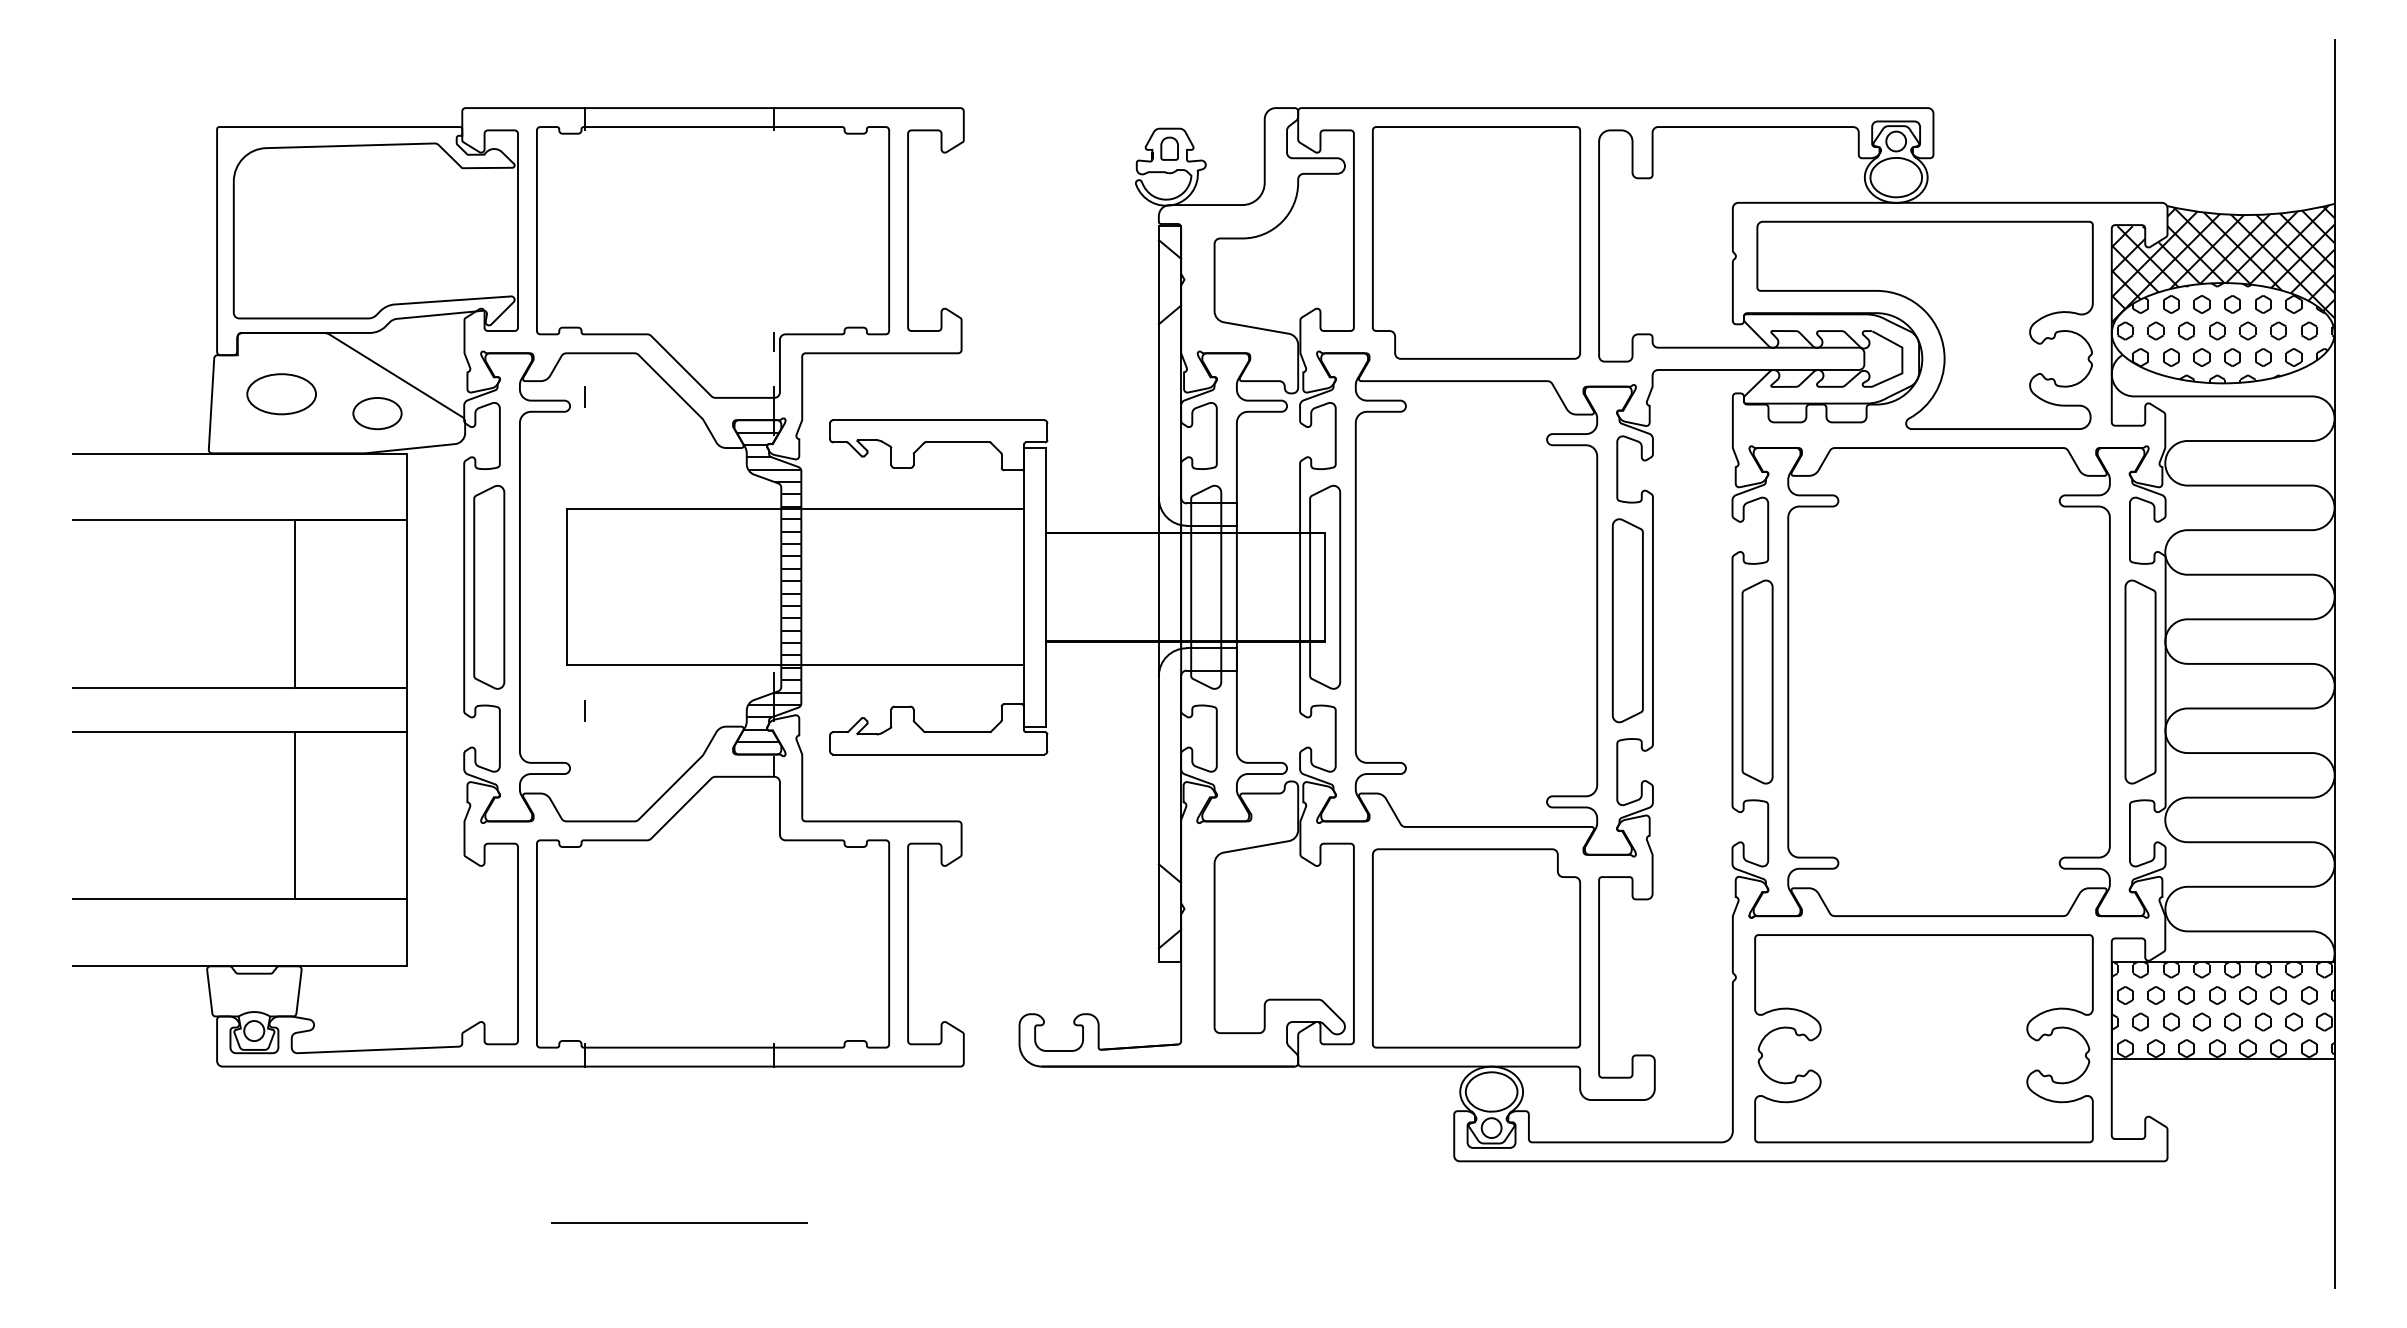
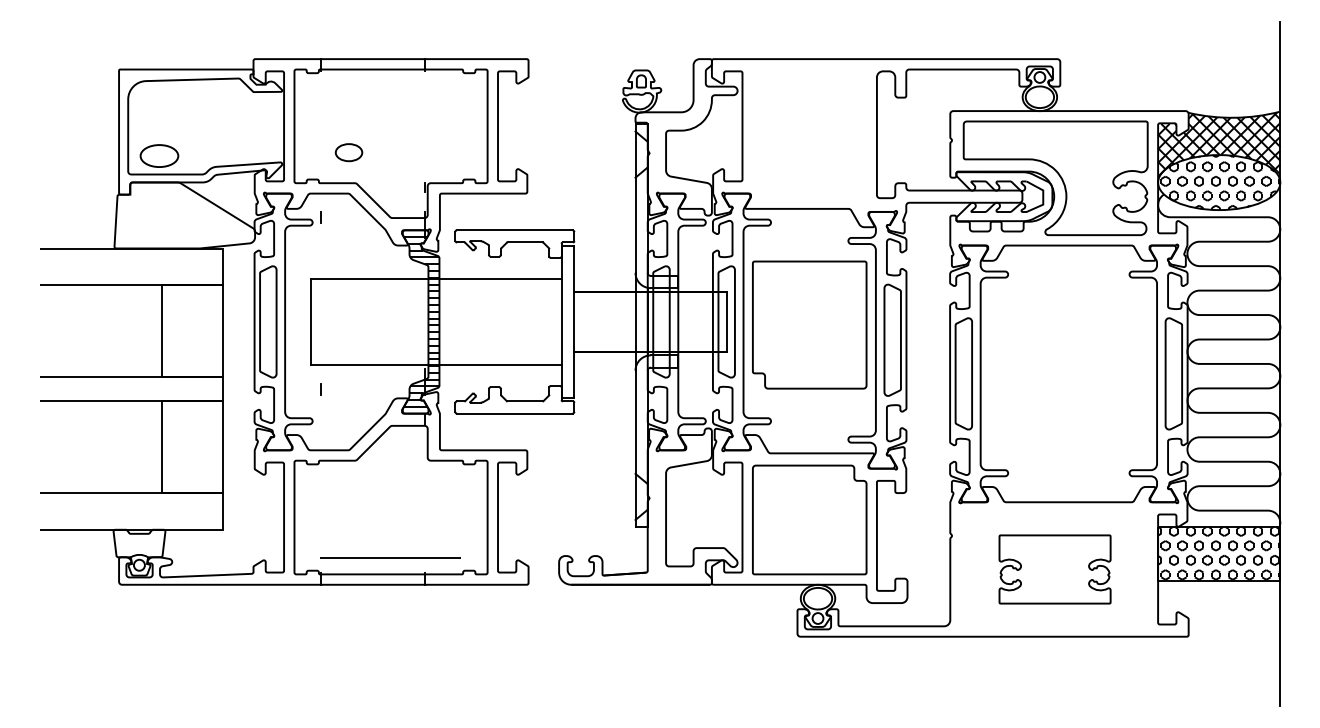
part: (1476, 241) -> (809, 324), moved
part: (281, 393) -> (159, 155), moved
part: (376, 413) -> (348, 152), moved
part: (1922, 1038) -> (1054, 569), size x0.6
line: (679, 1221) -> (390, 557), moved

